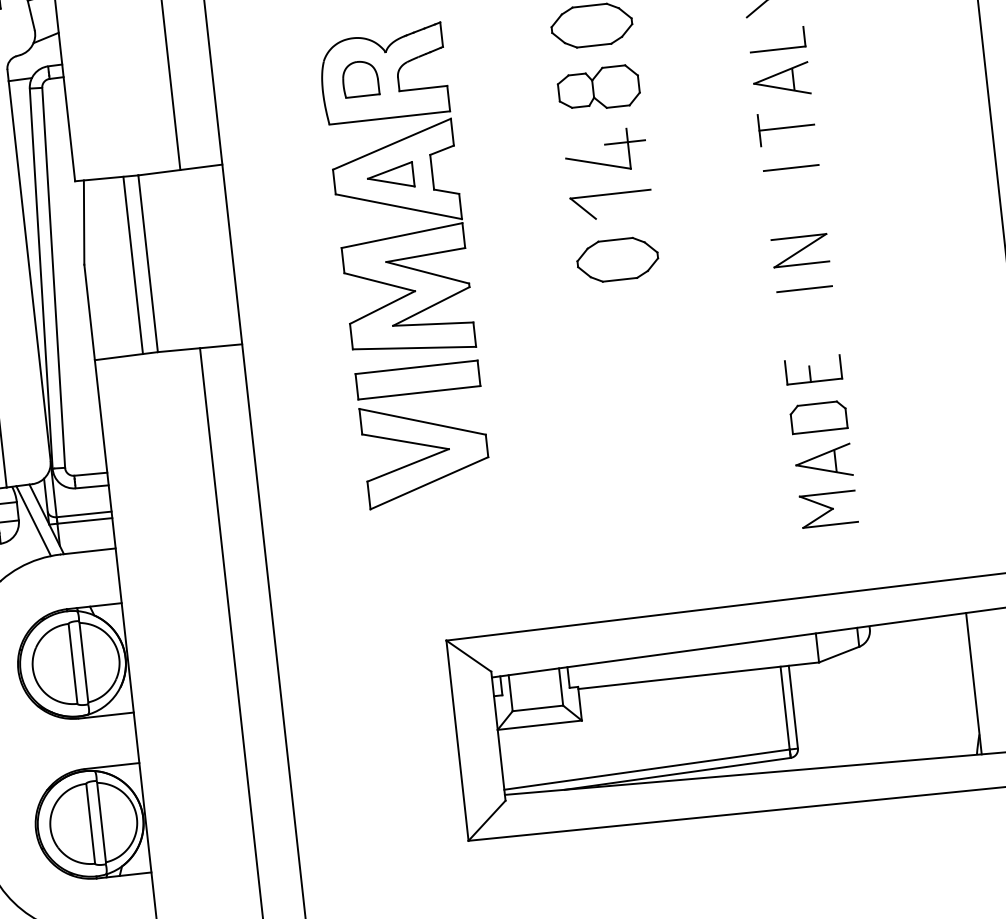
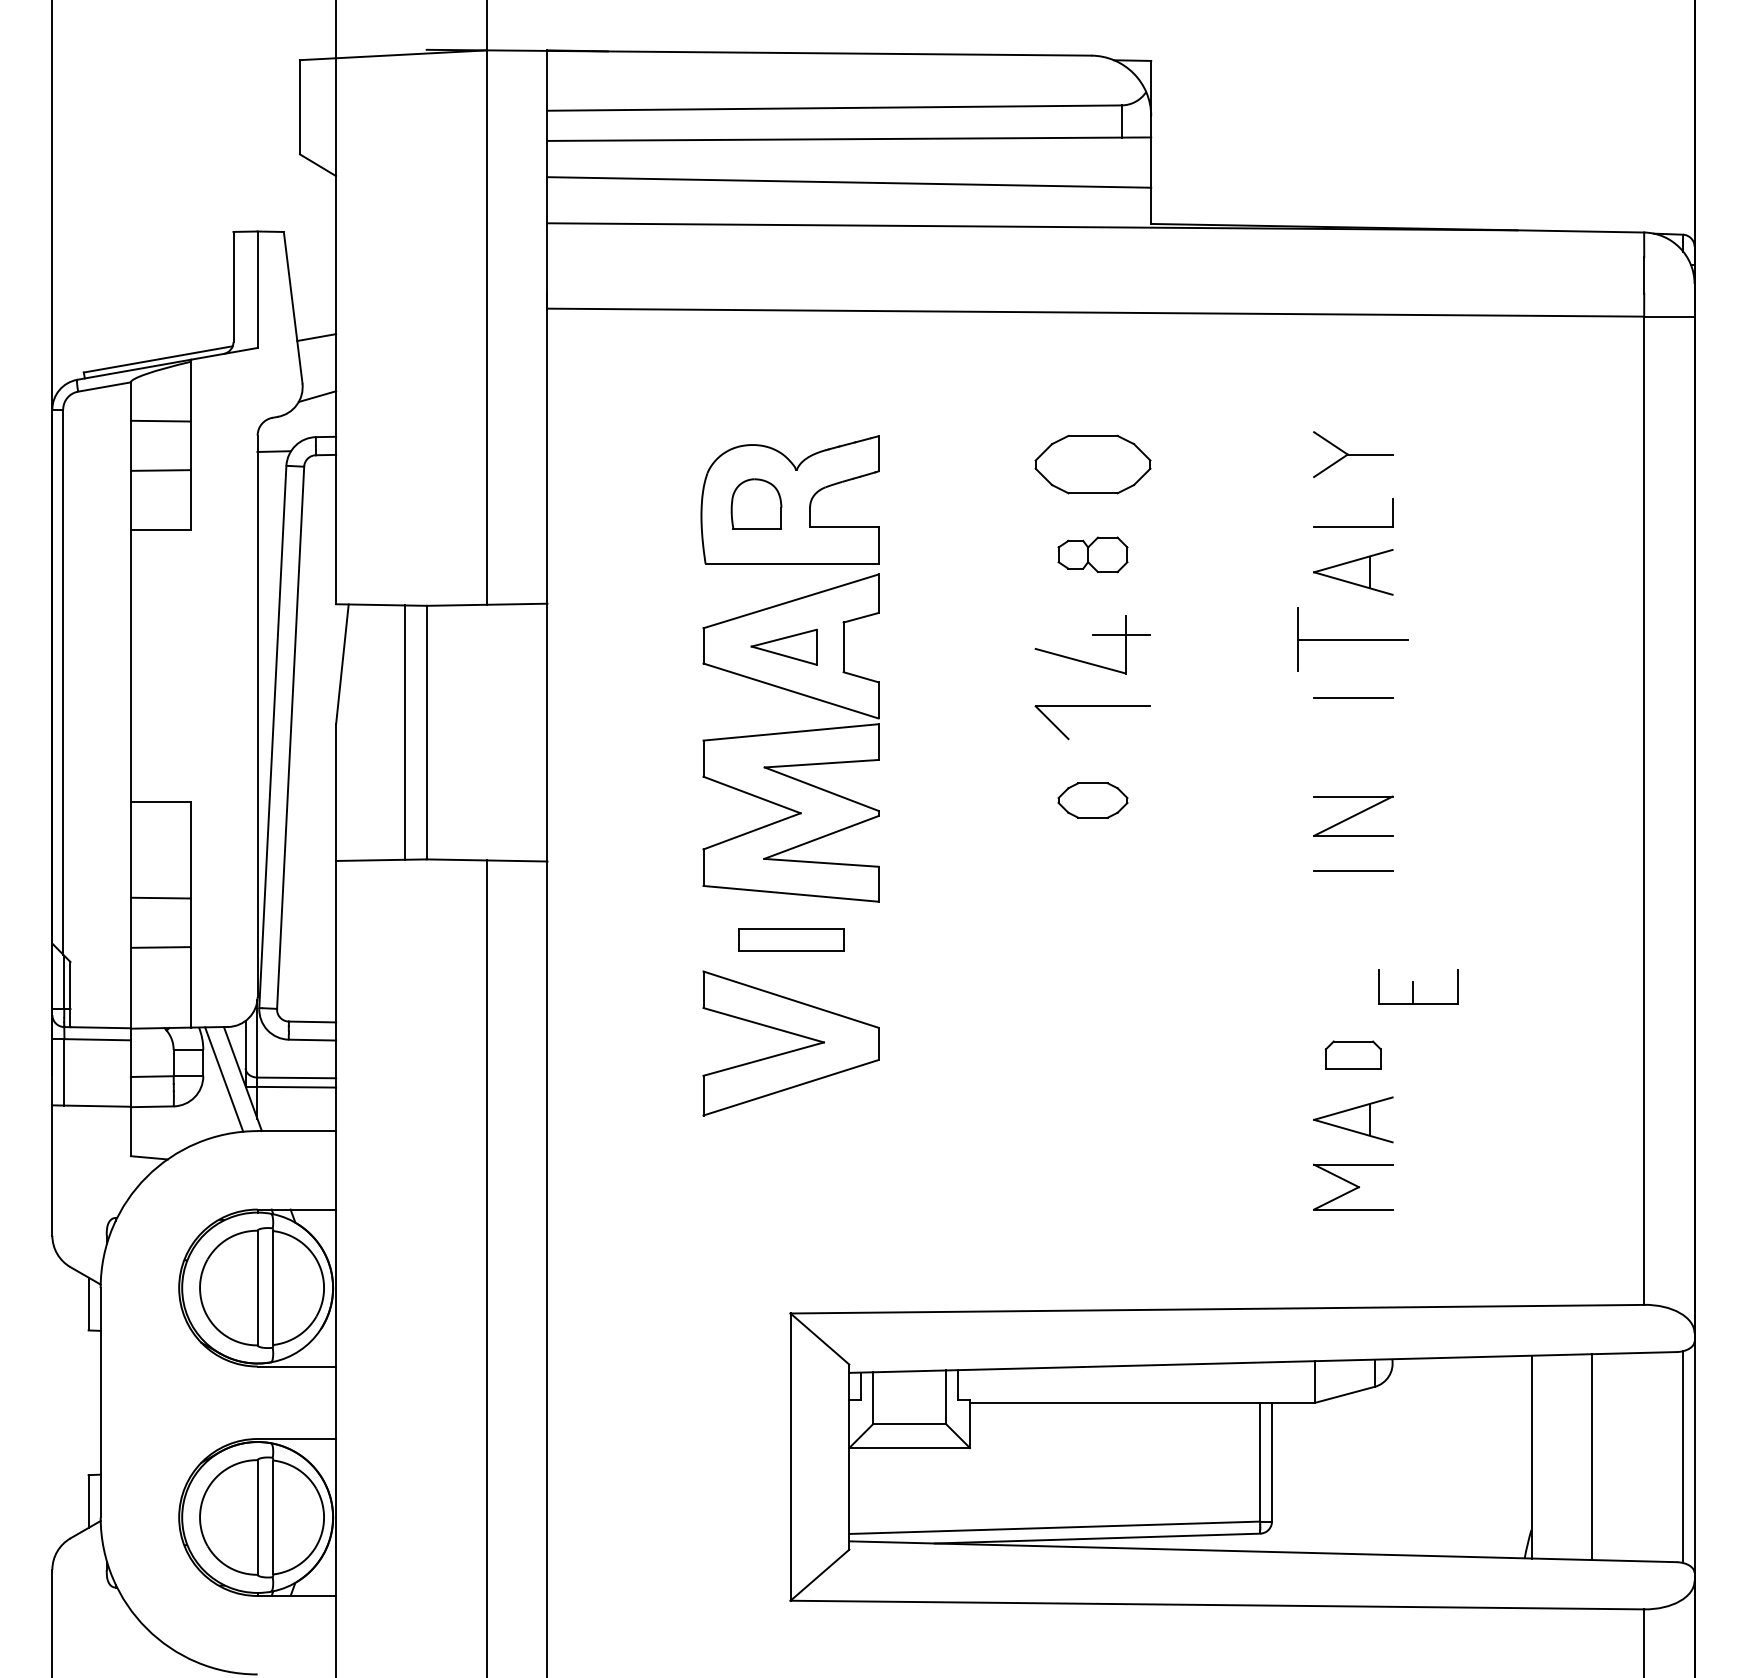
part: (598, 88) -> (1092, 554), size x0.6
part: (786, 127) -> (1353, 639), size x1.4
part: (617, 259) -> (1092, 800), size x0.6
part: (813, 369) -> (1418, 986), moved
part: (418, 379) -> (791, 939), size x0.6
part: (818, 416) -> (1353, 1054), size x0.7

